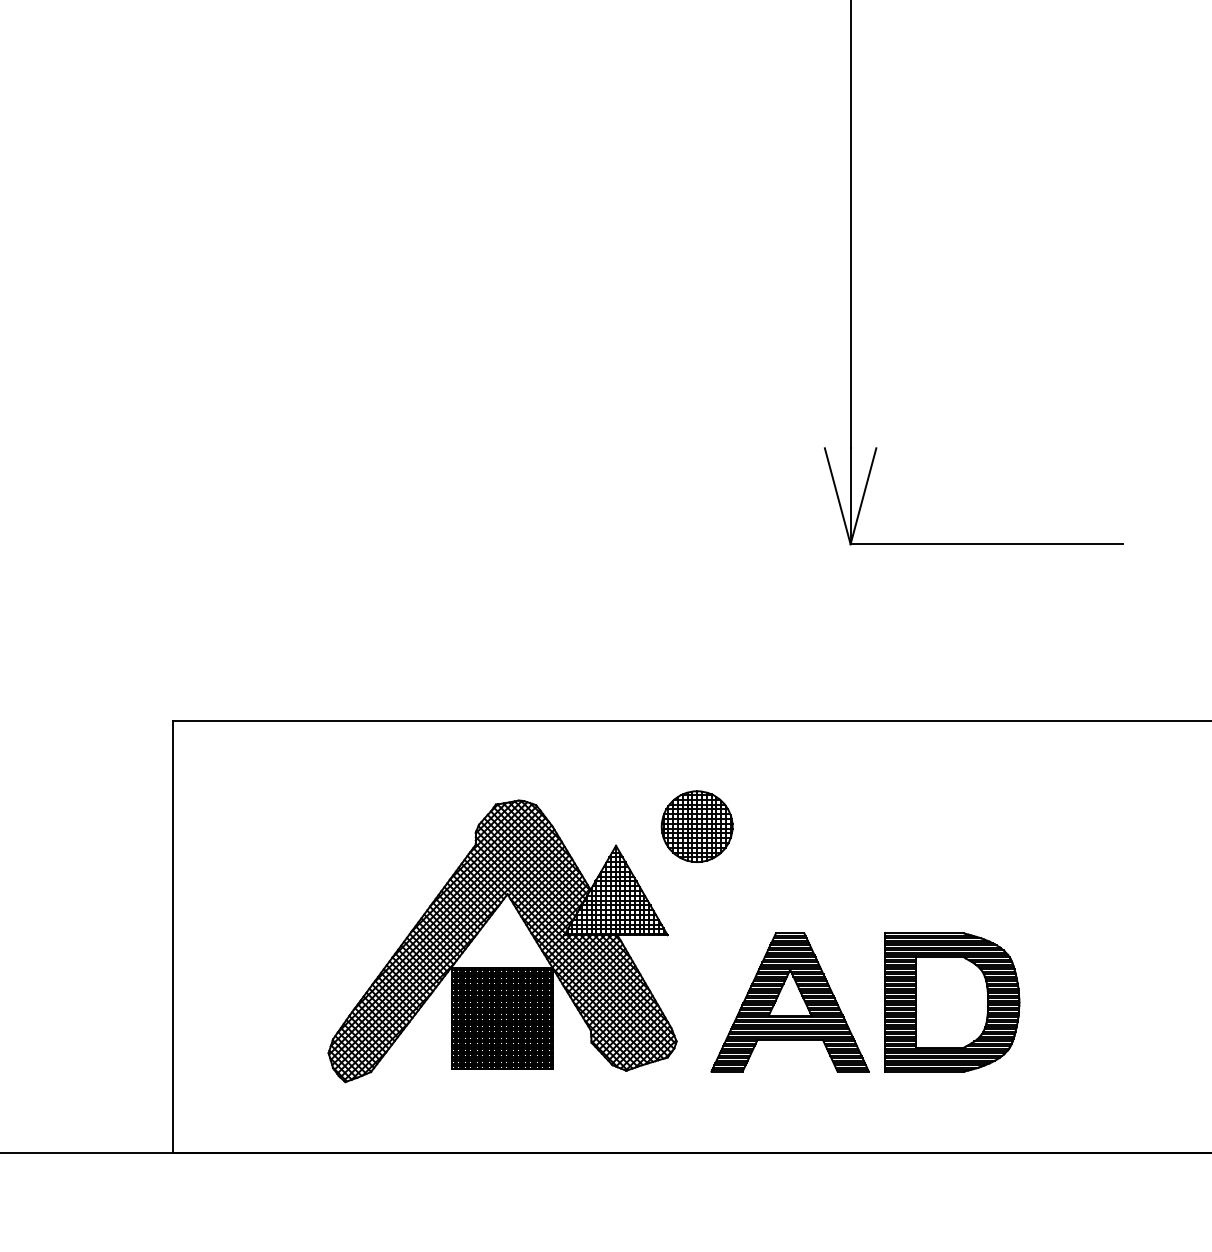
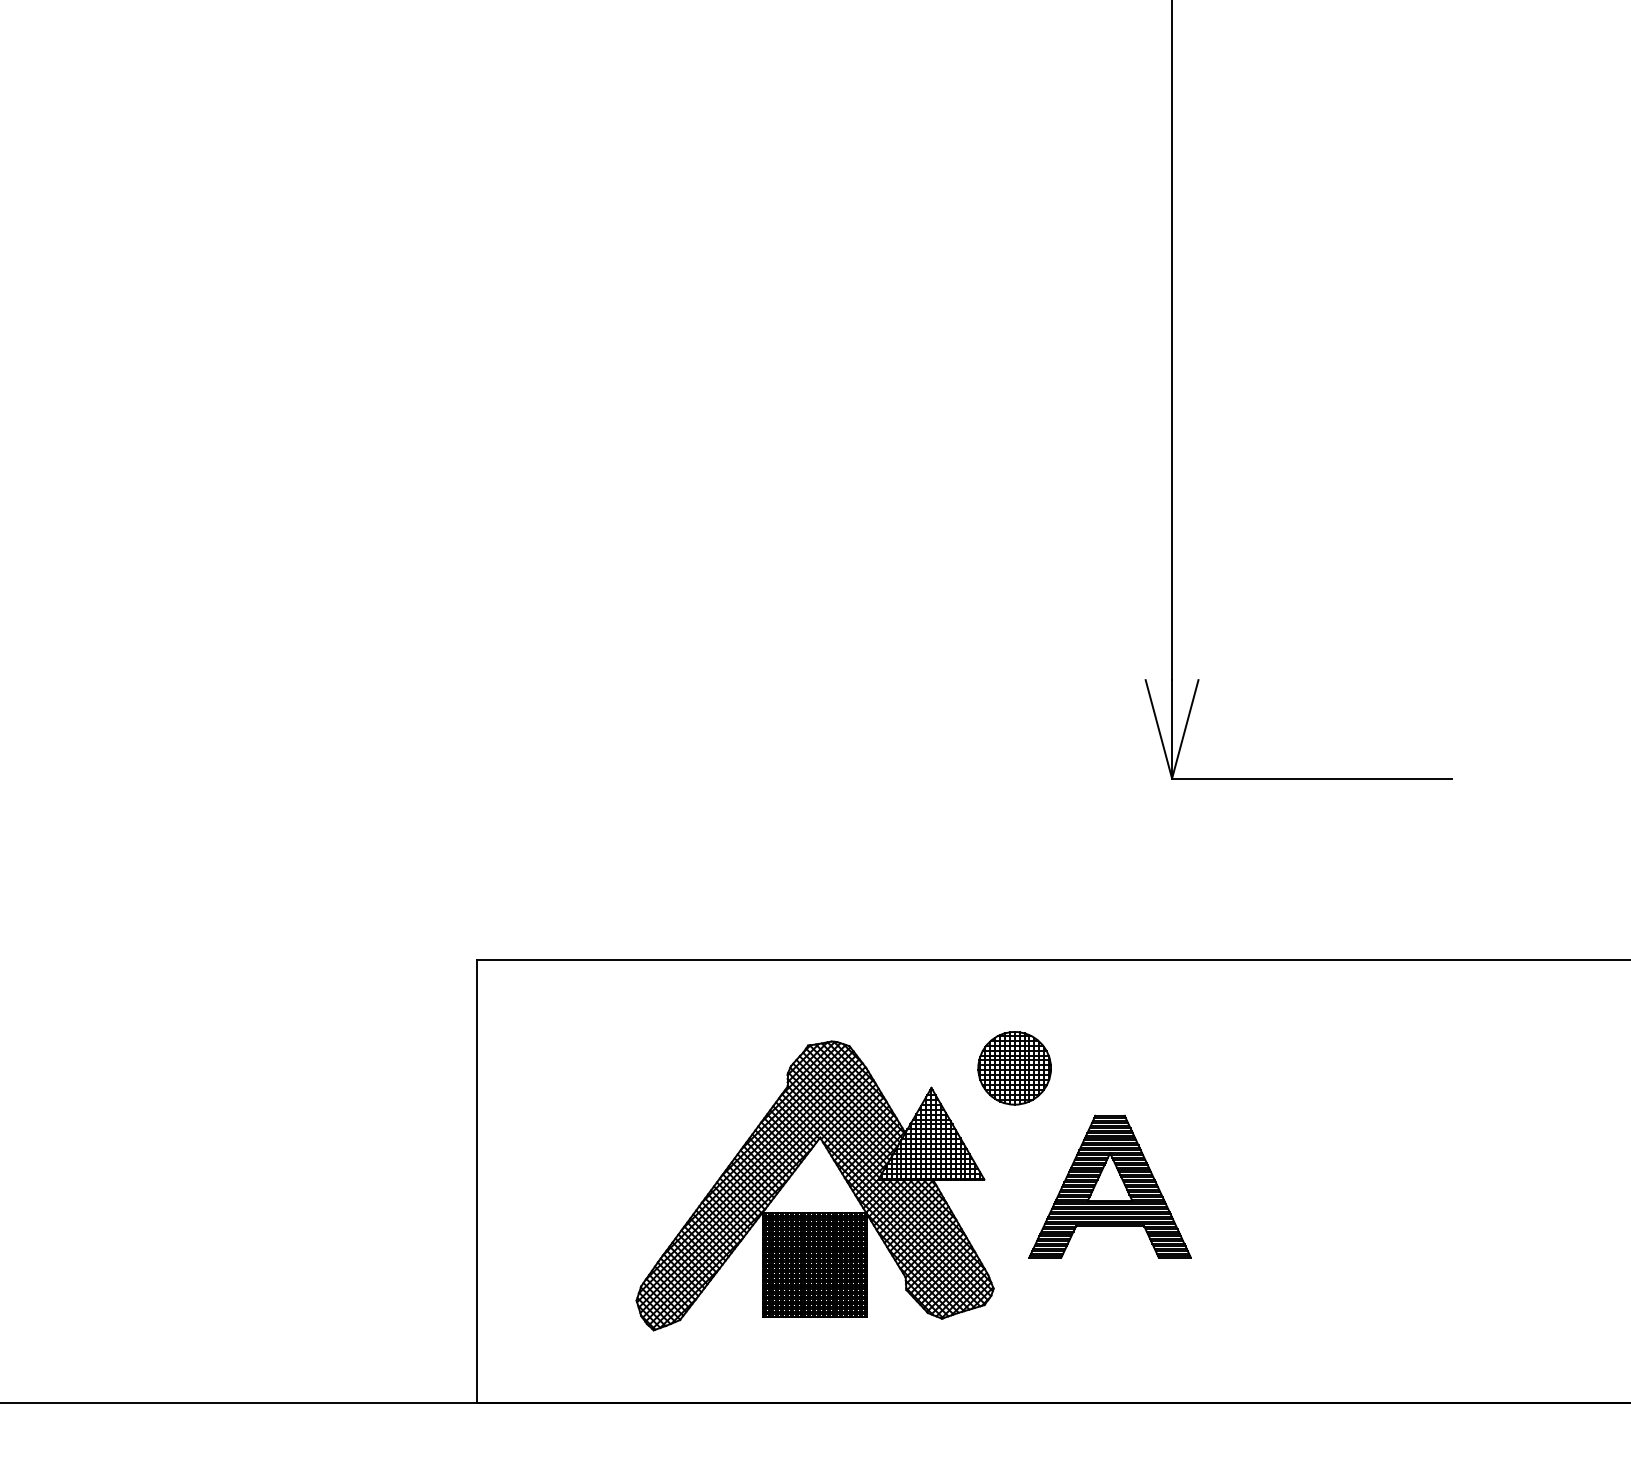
part: (789, 1002) -> (1109, 1186), moved
part: (952, 1002) -> (1276, 1248), removed

